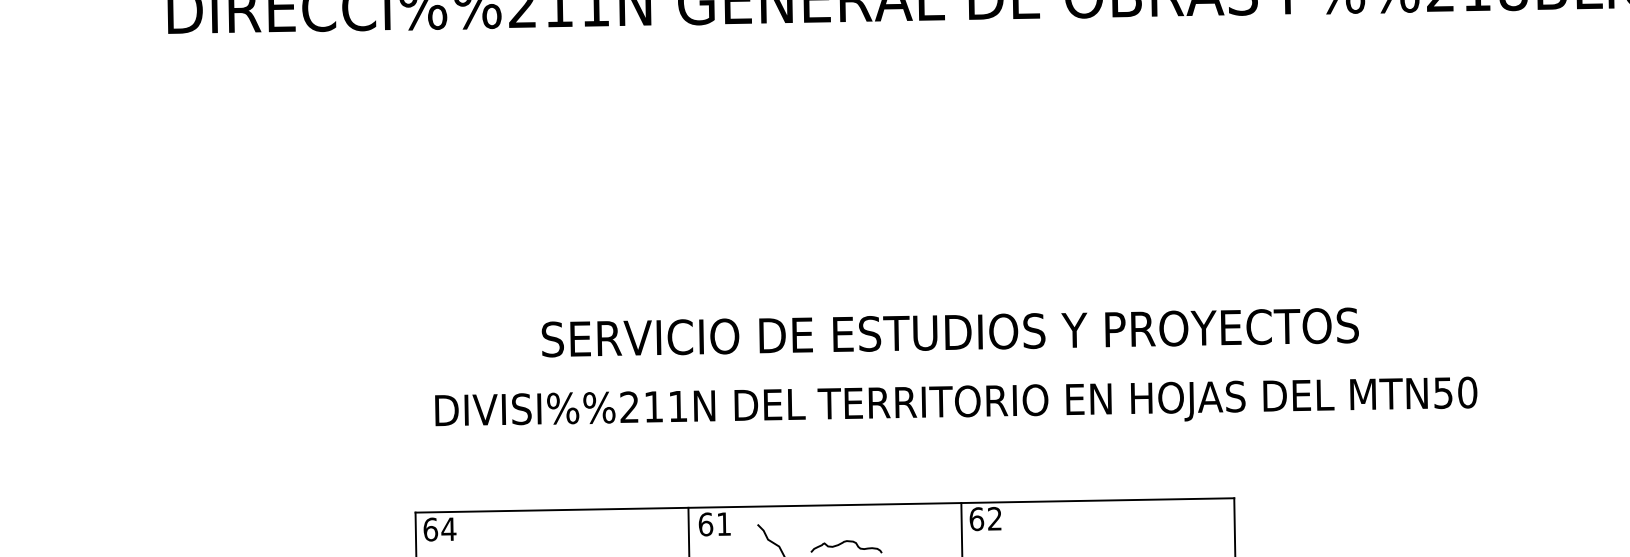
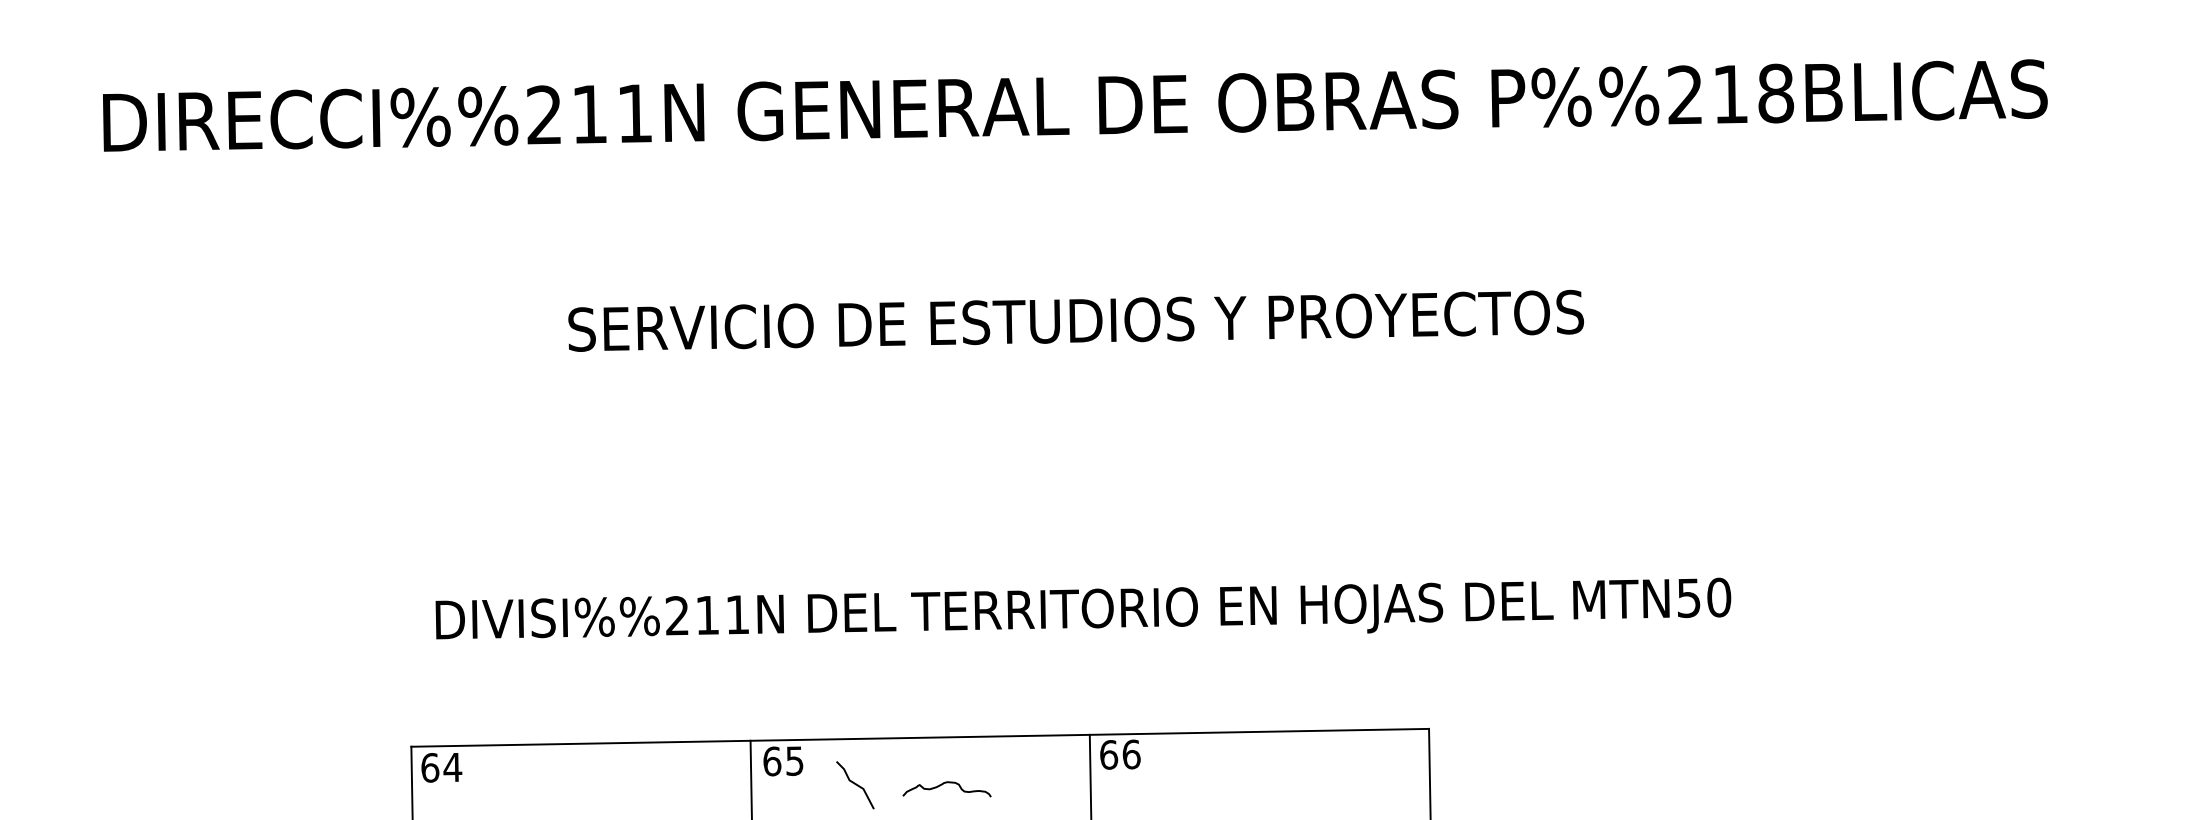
text: (949, 332) -> (1075, 320), moved
text: (994, 518) -> (1131, 754), 62 -> 66
text: (723, 524) -> (794, 761), 61 -> 65

